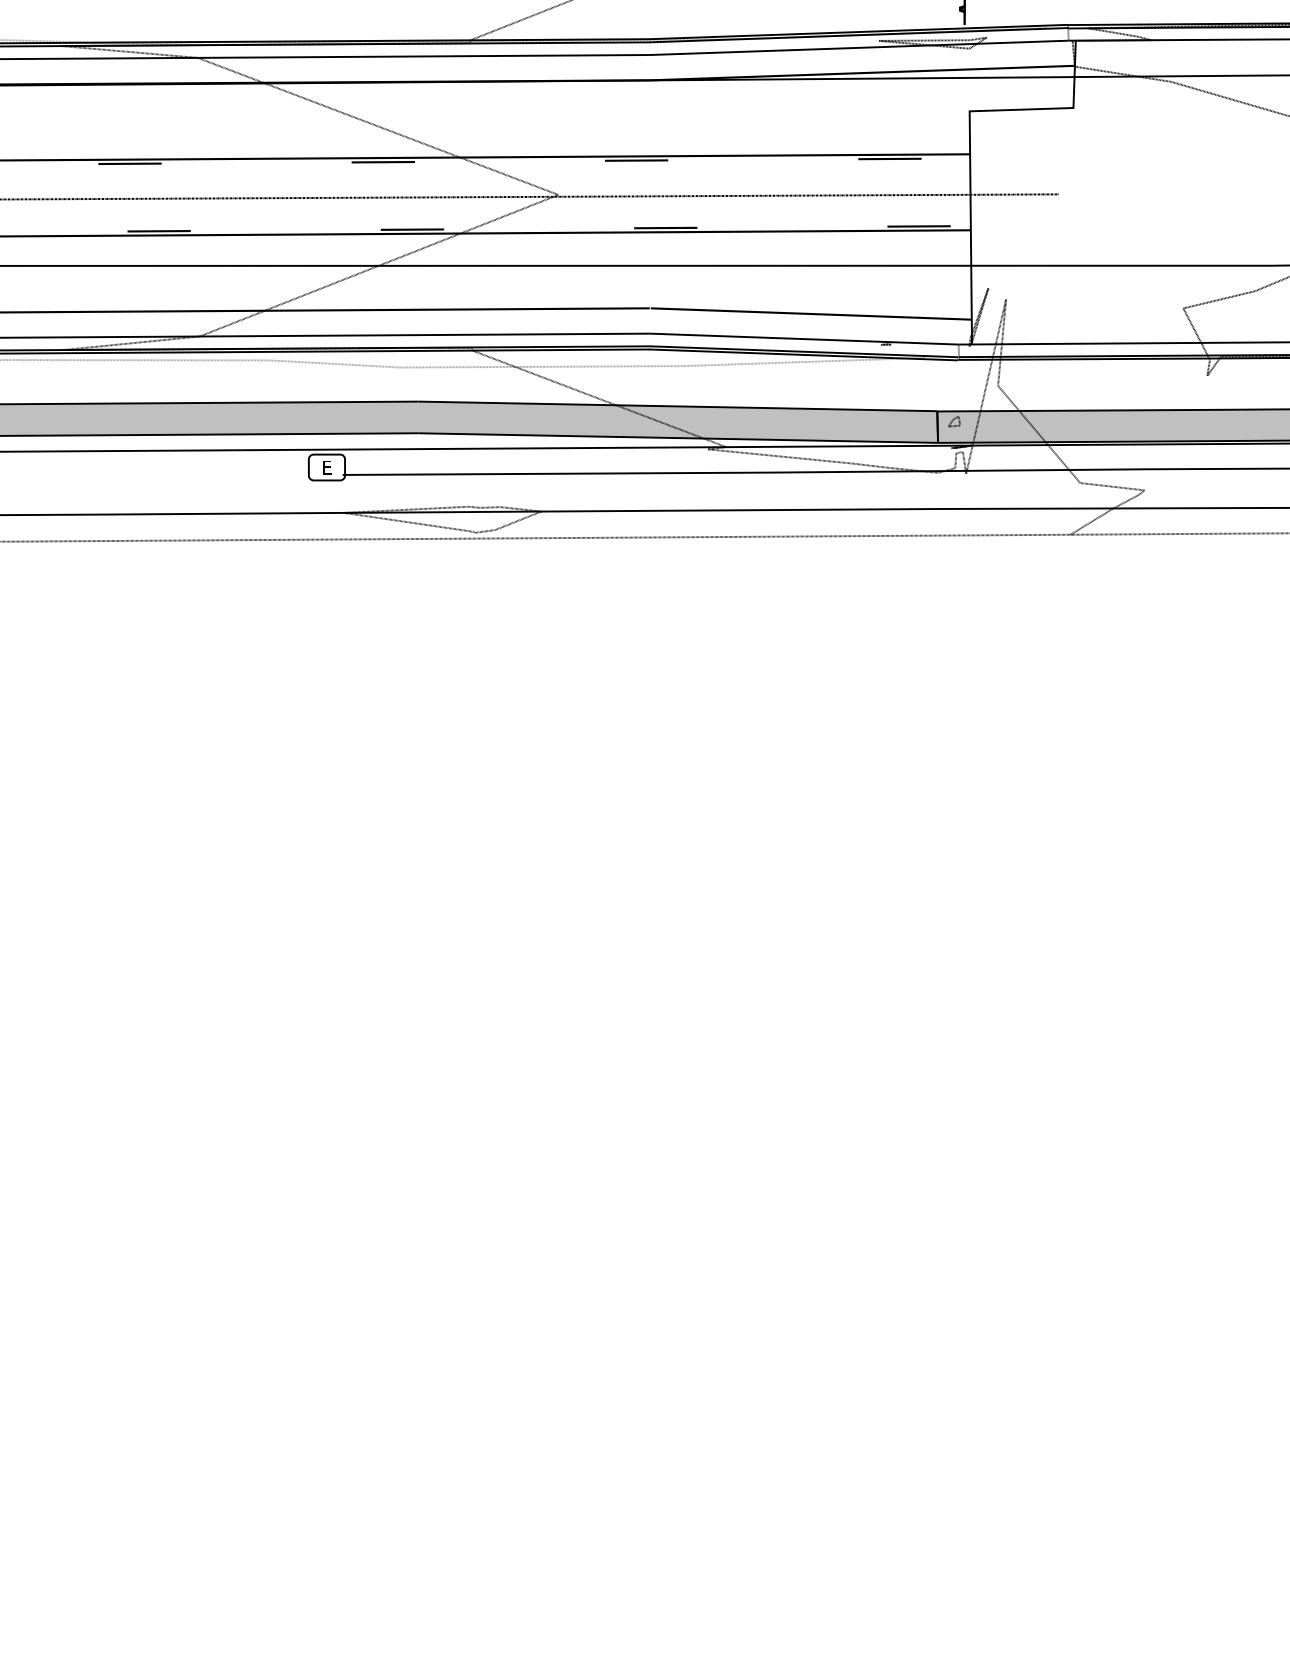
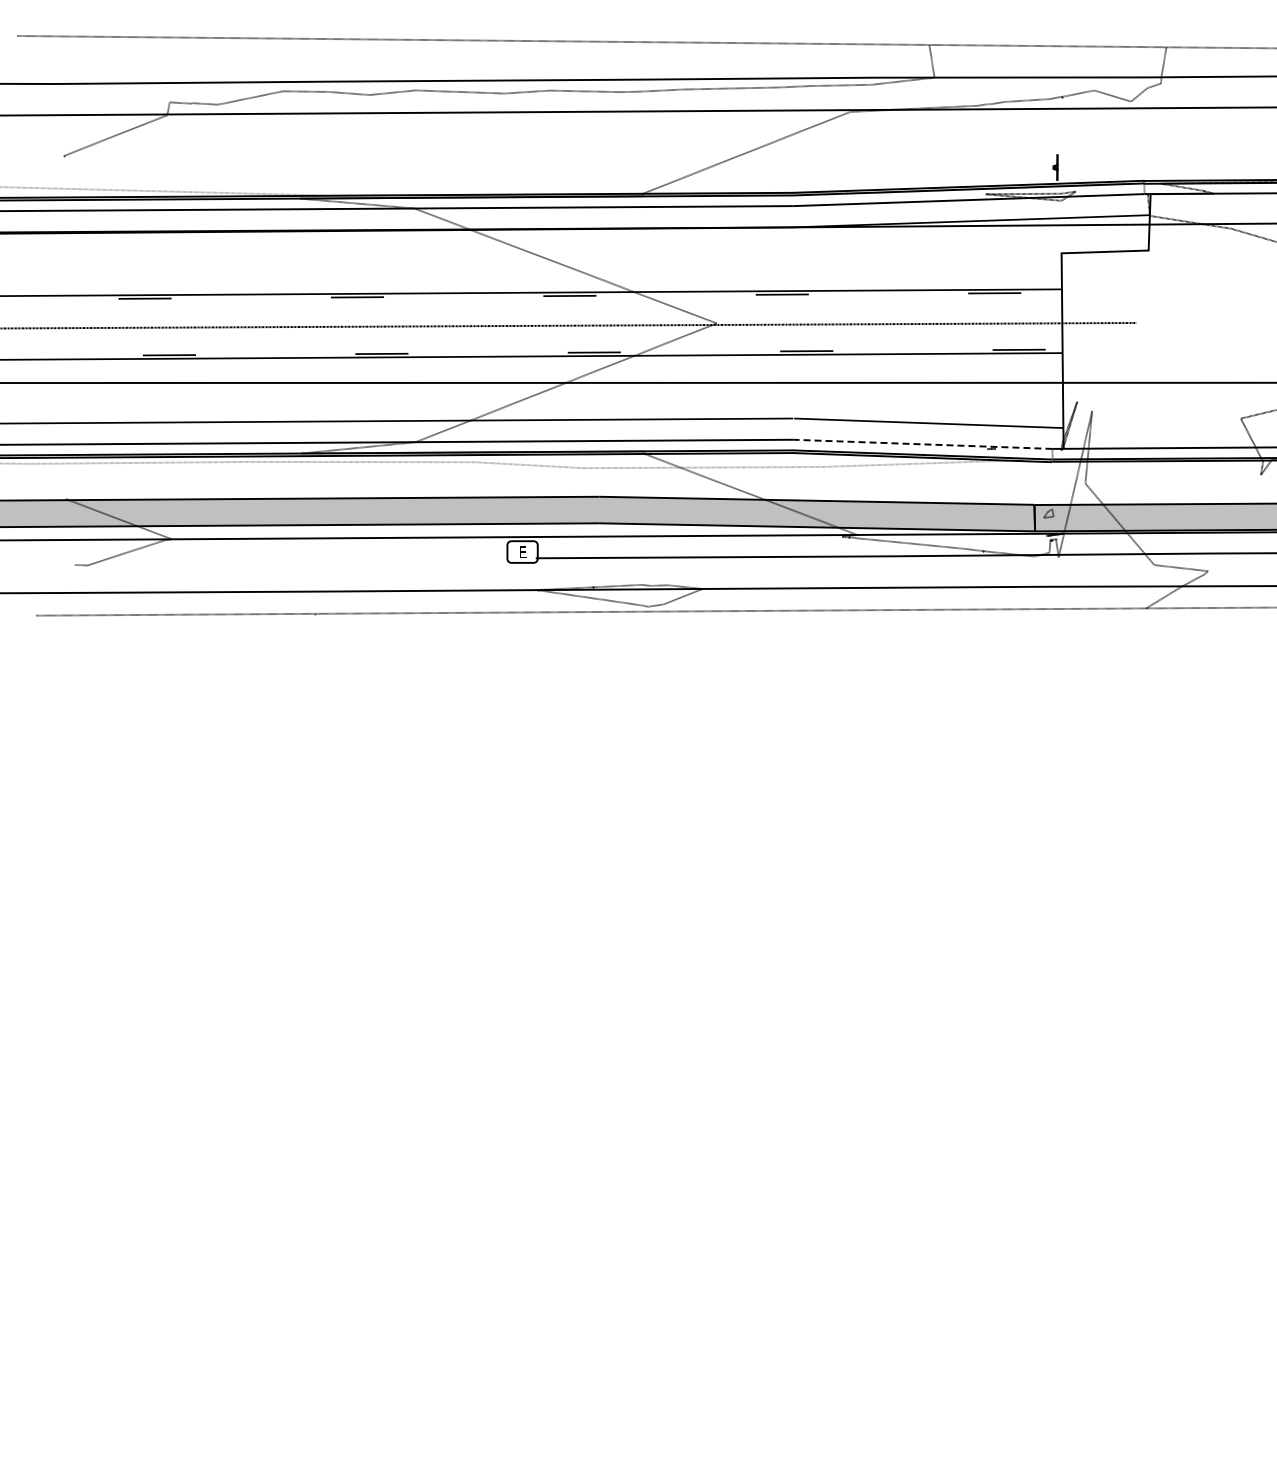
line: (803, 339) -> (922, 444), solid -> dashed

